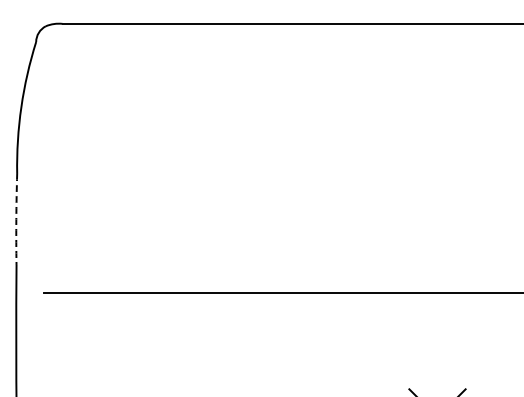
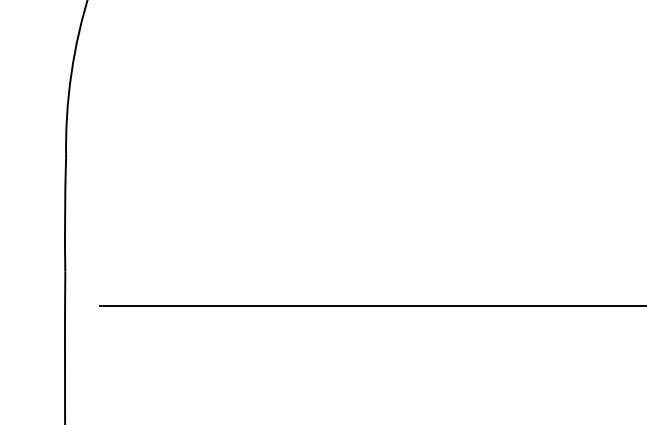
arc: (16, 219) -> (65, 214), dashed -> solid

